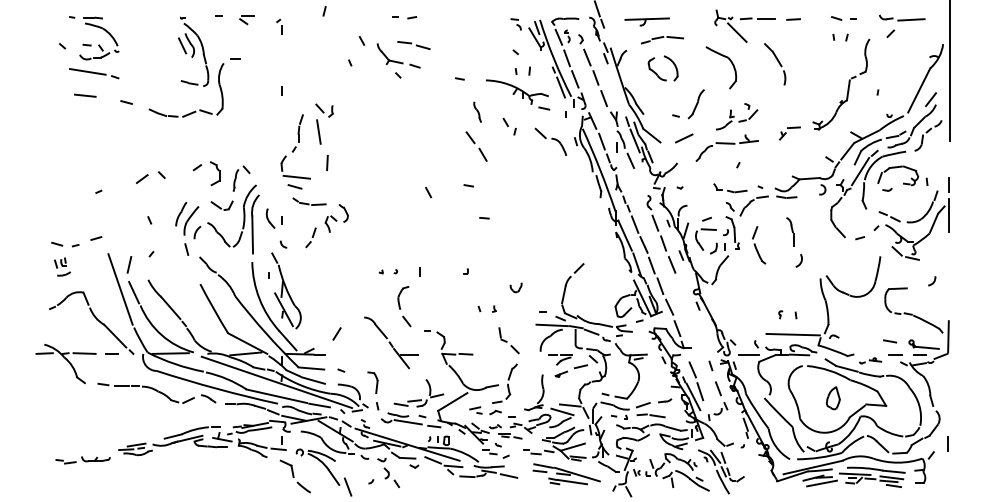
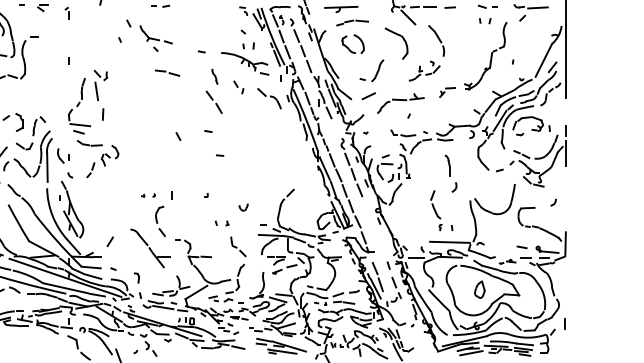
part: (413, 45) -> (167, 73), moved
part: (737, 116) -> (424, 70), moved
part: (759, 245) -> (436, 204), moved
part: (372, 382) -> (136, 277), size x0.6

